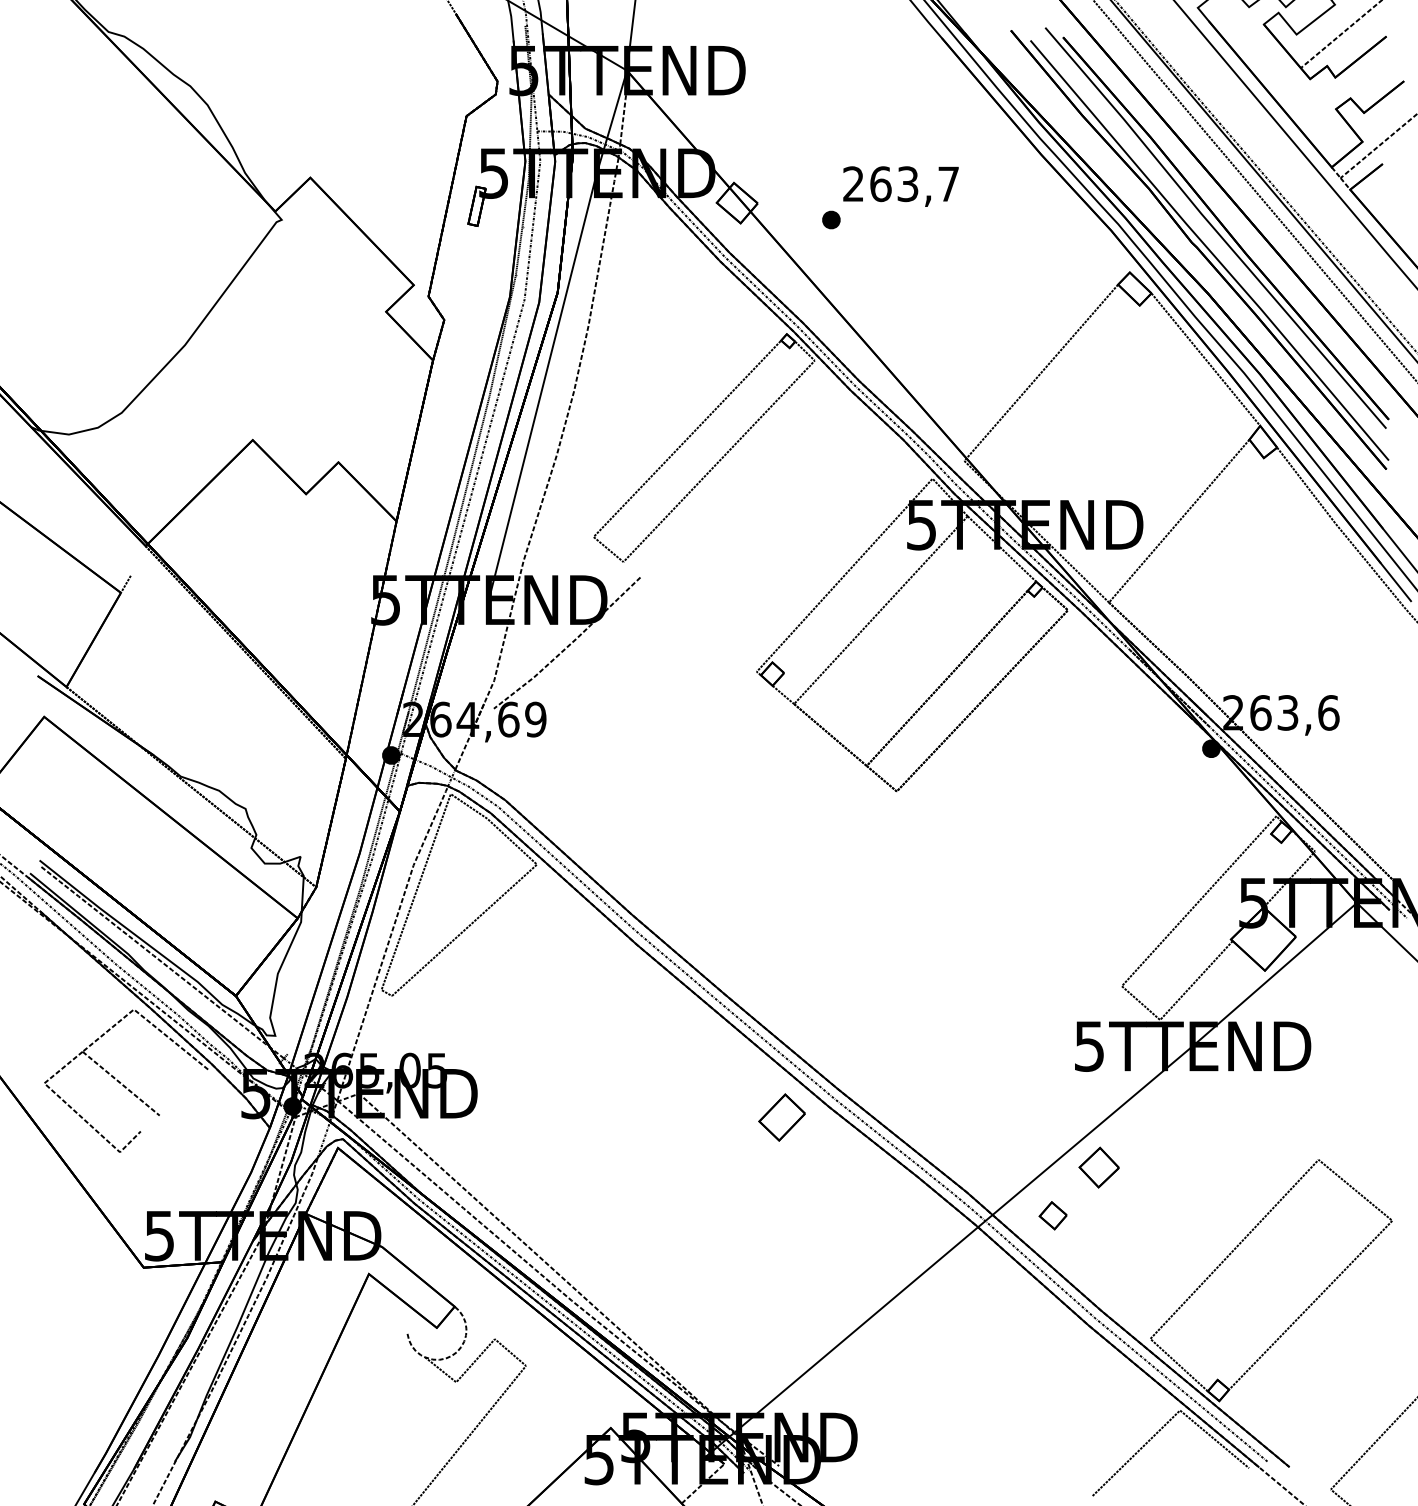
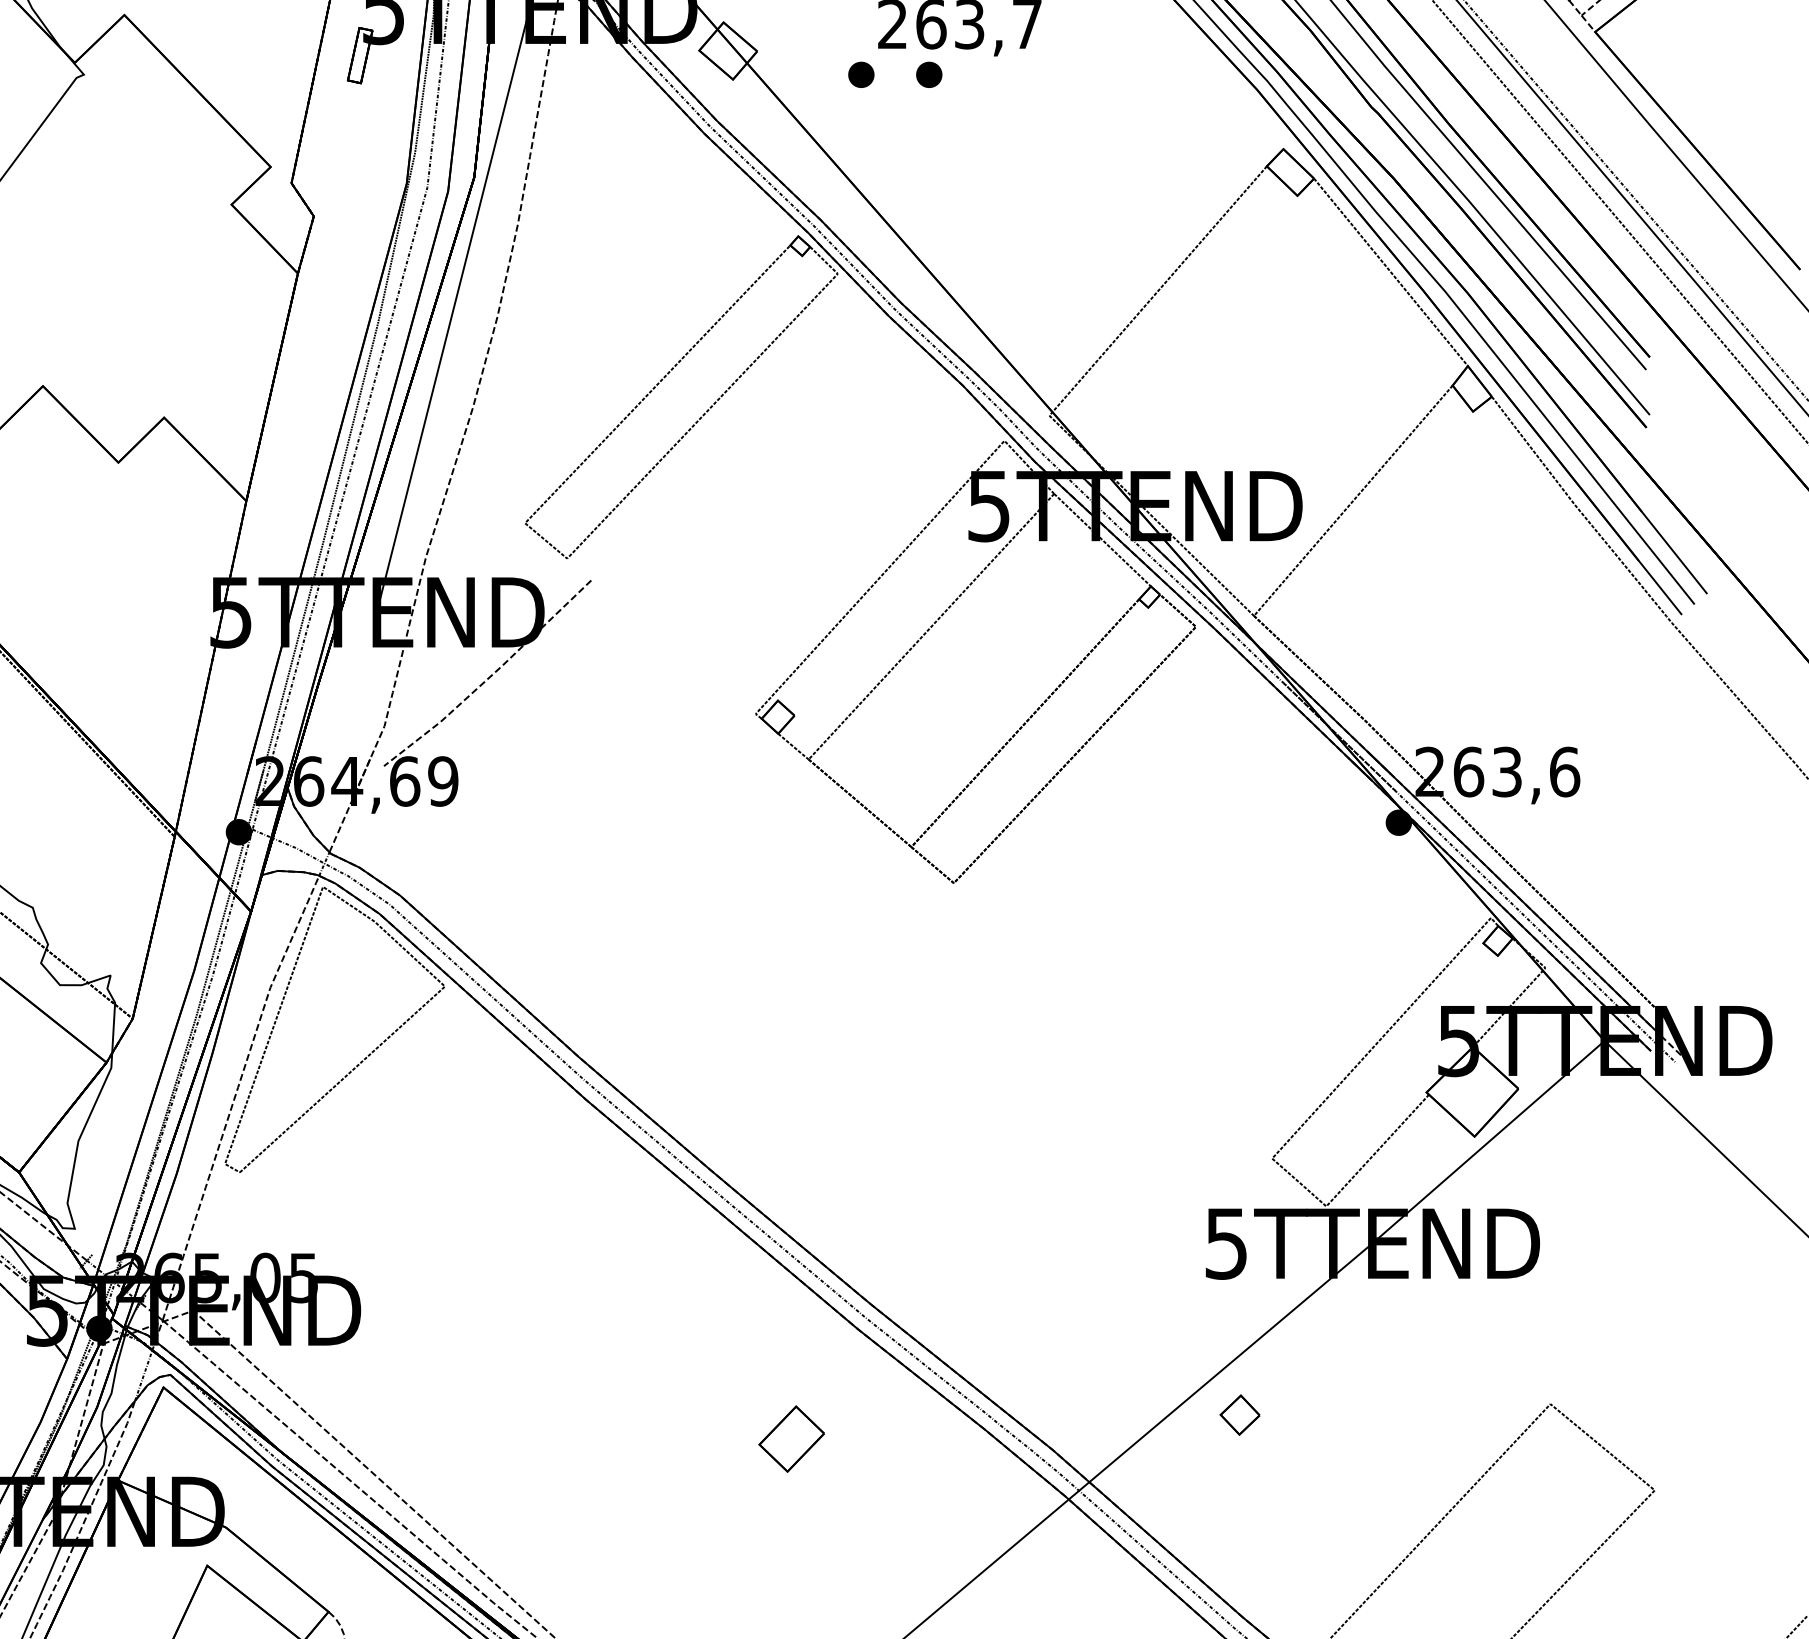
part: (879, 219) -> (929, 74), added
part: (781, 1117) -> (790, 1439), moved
part: (1098, 1167) -> (1239, 1414), size x0.7
part: (1052, 1215) -> (1174, 1482), removed

